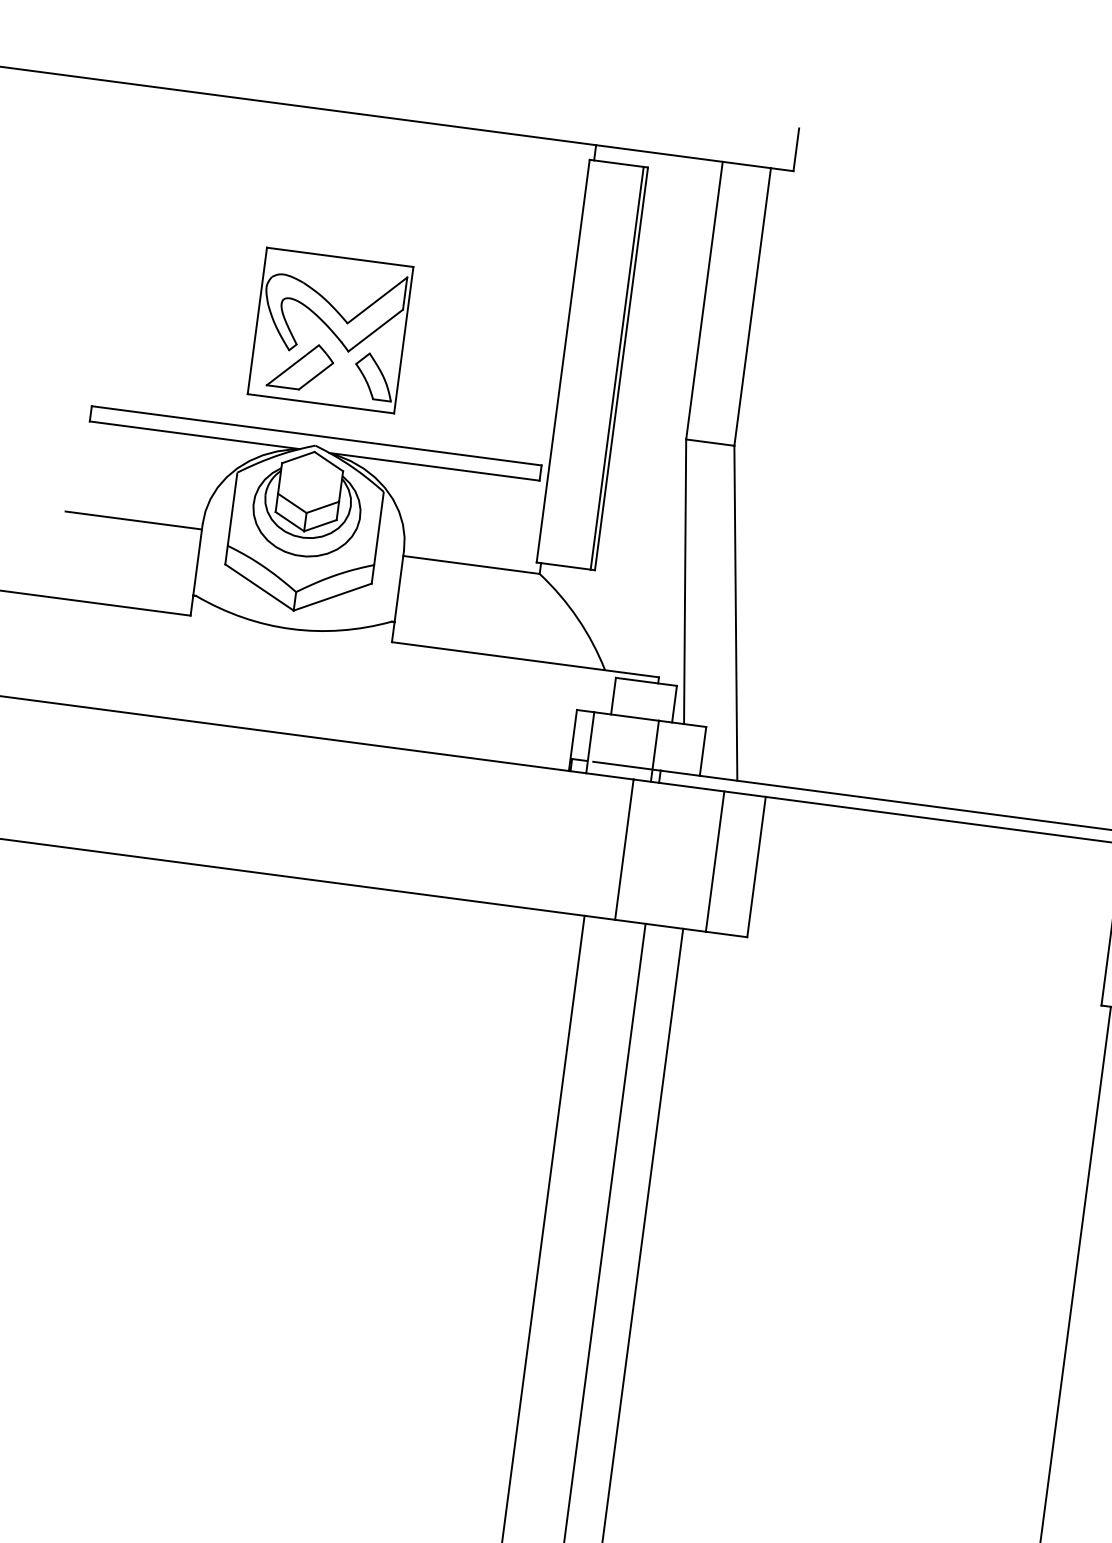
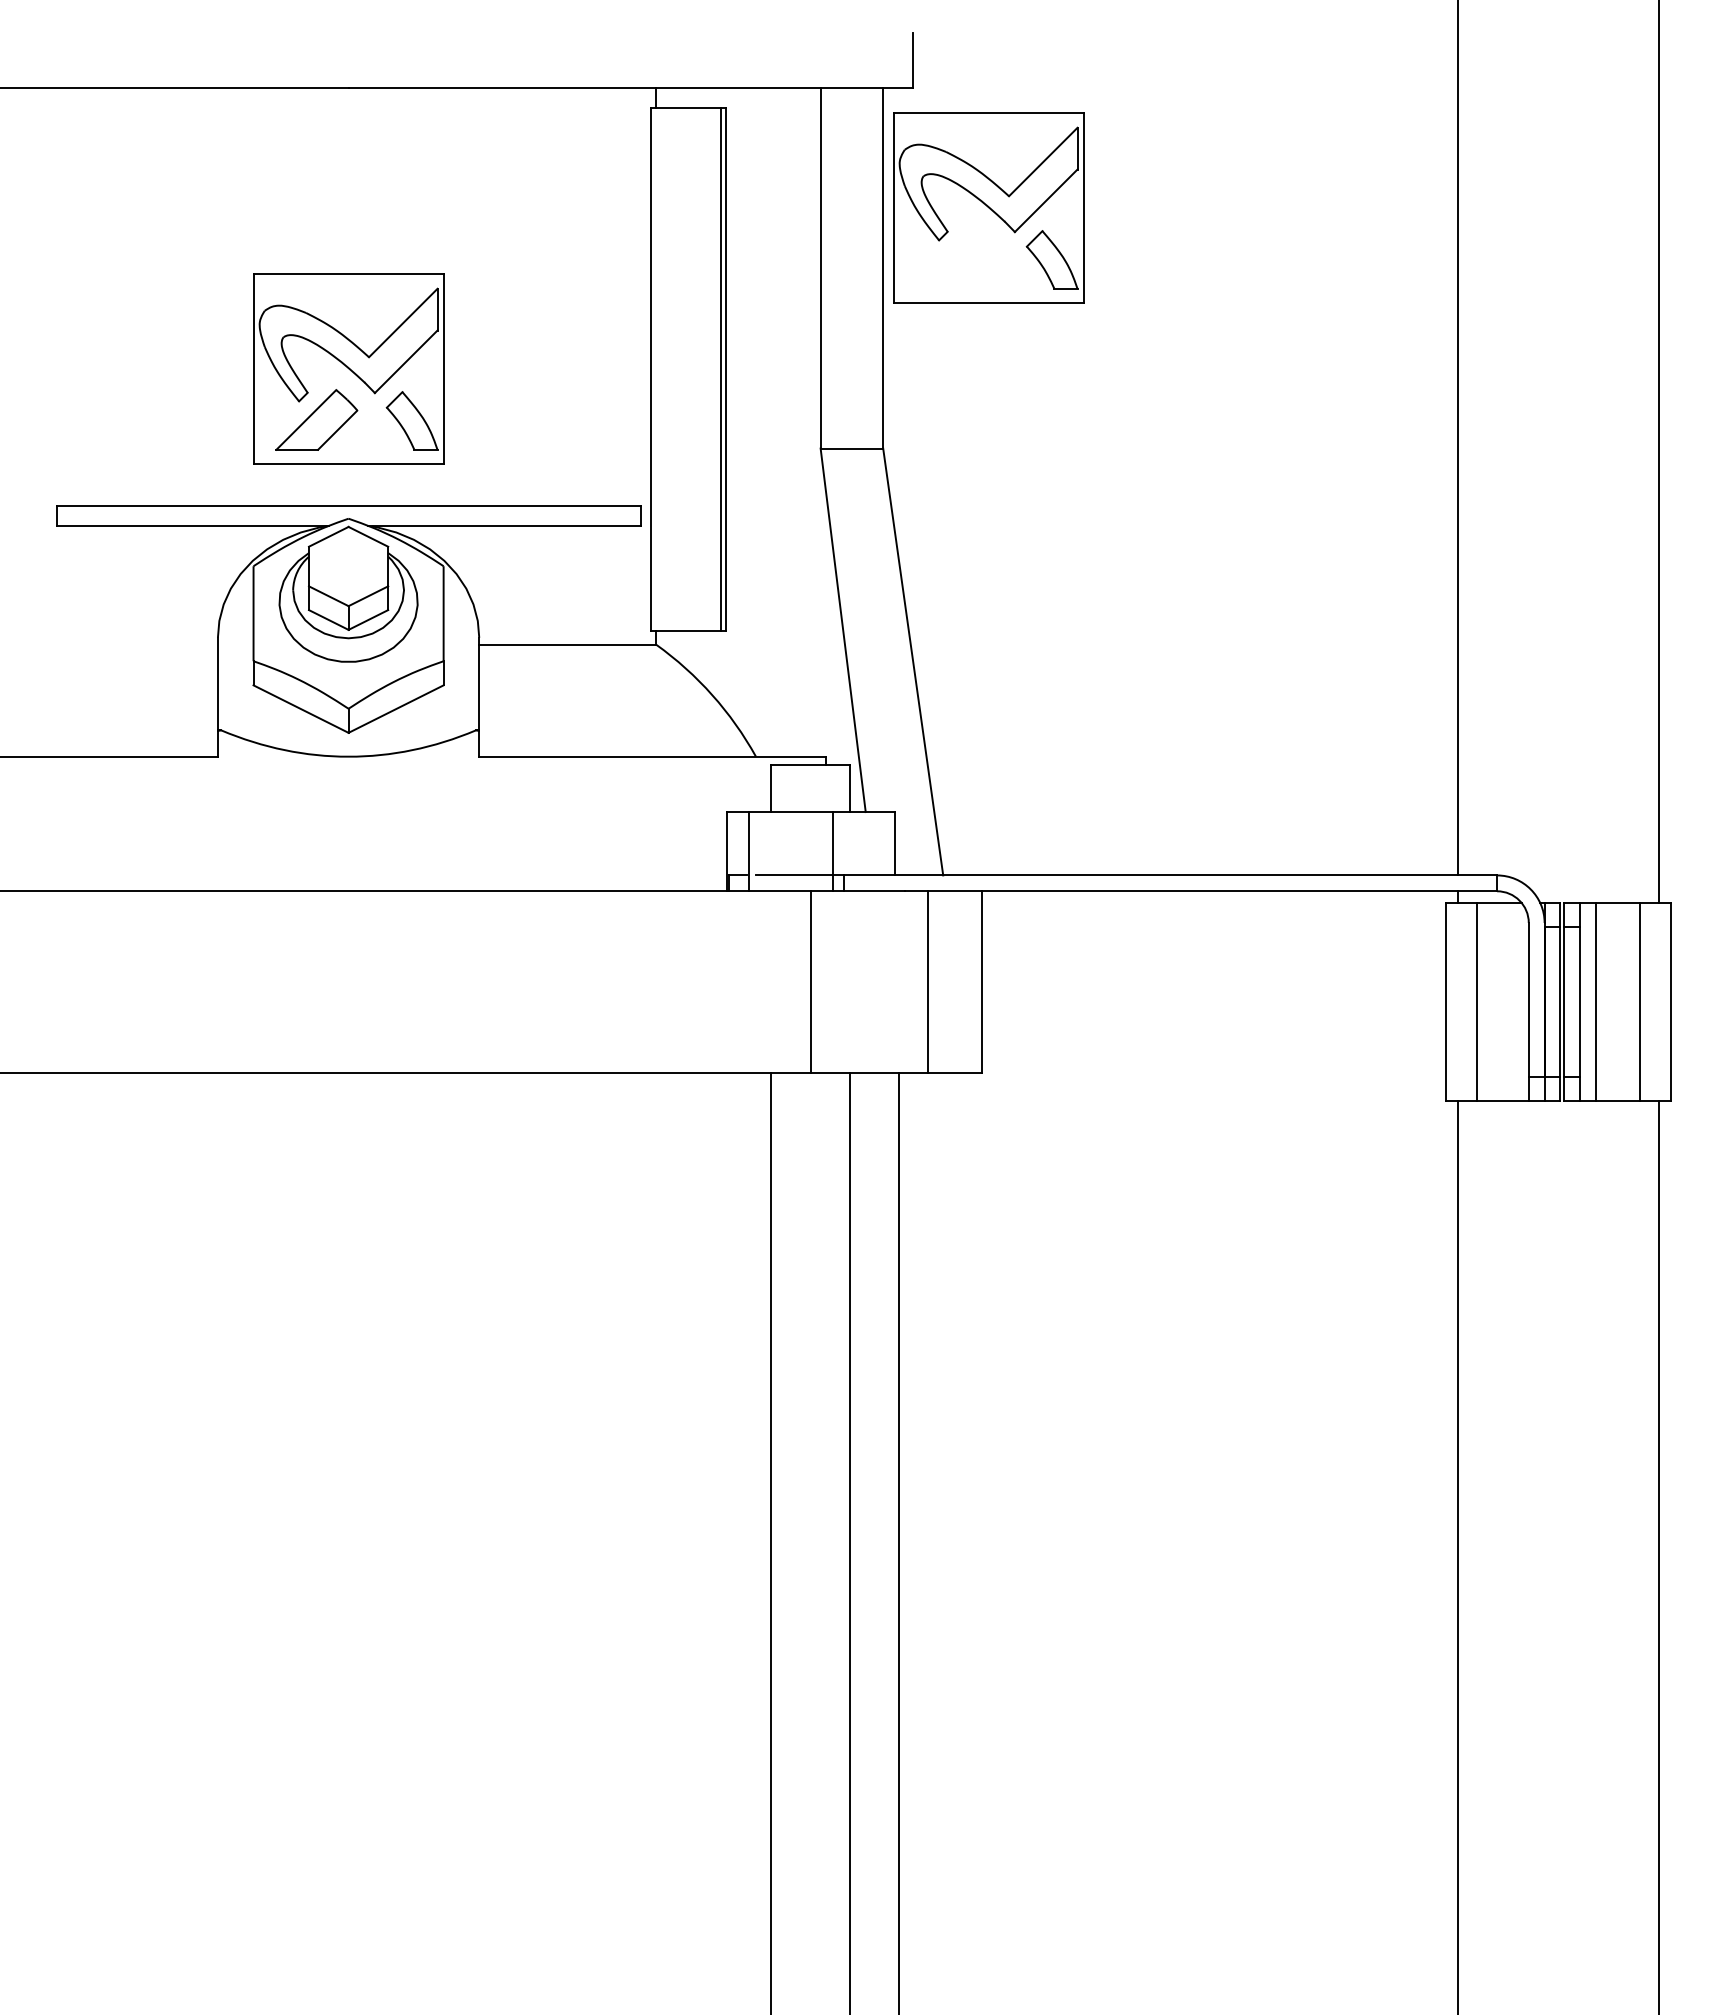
part: (839, 270) -> (988, 207), added
line: (133, 520) -> (128, 644), removed

